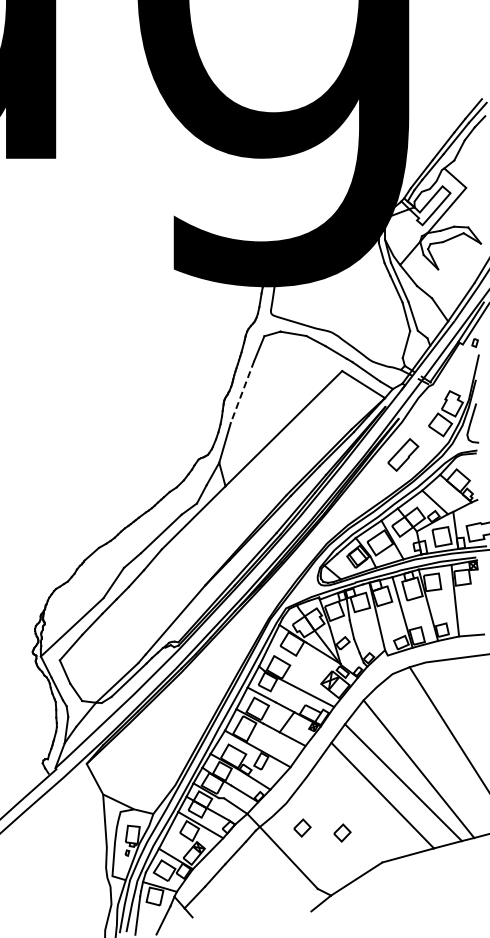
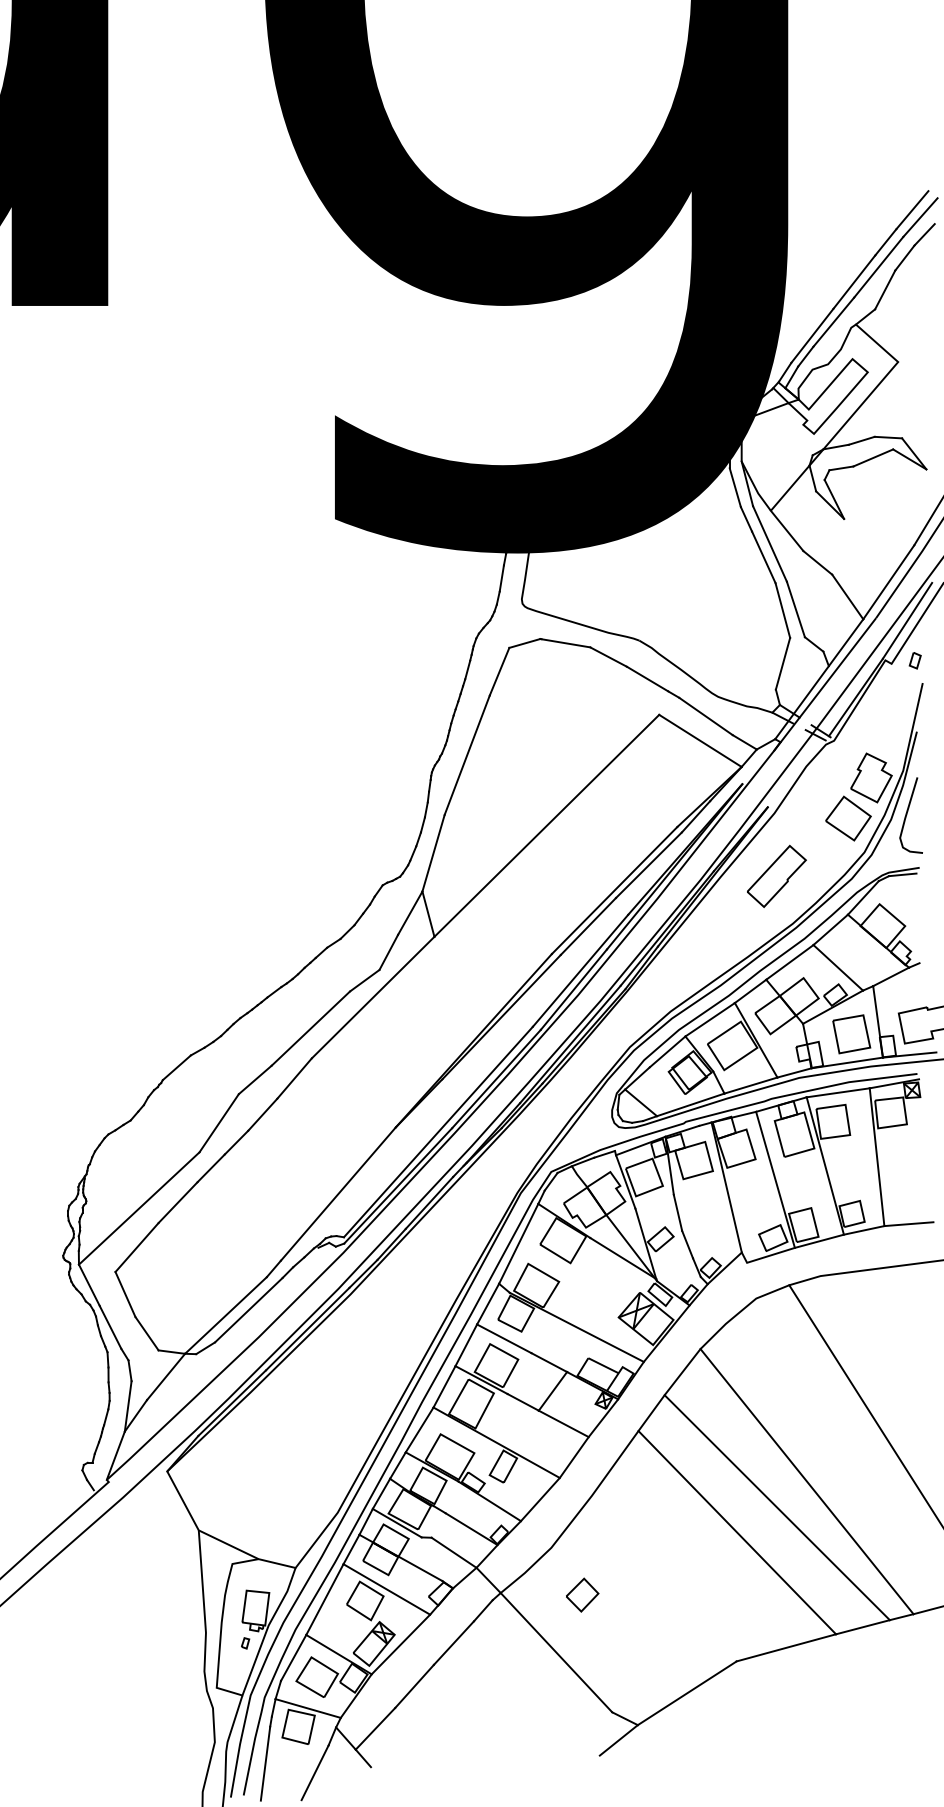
line: (242, 392) -> (467, 756), dashed -> solid
part: (342, 832) -> (659, 1603), removed

